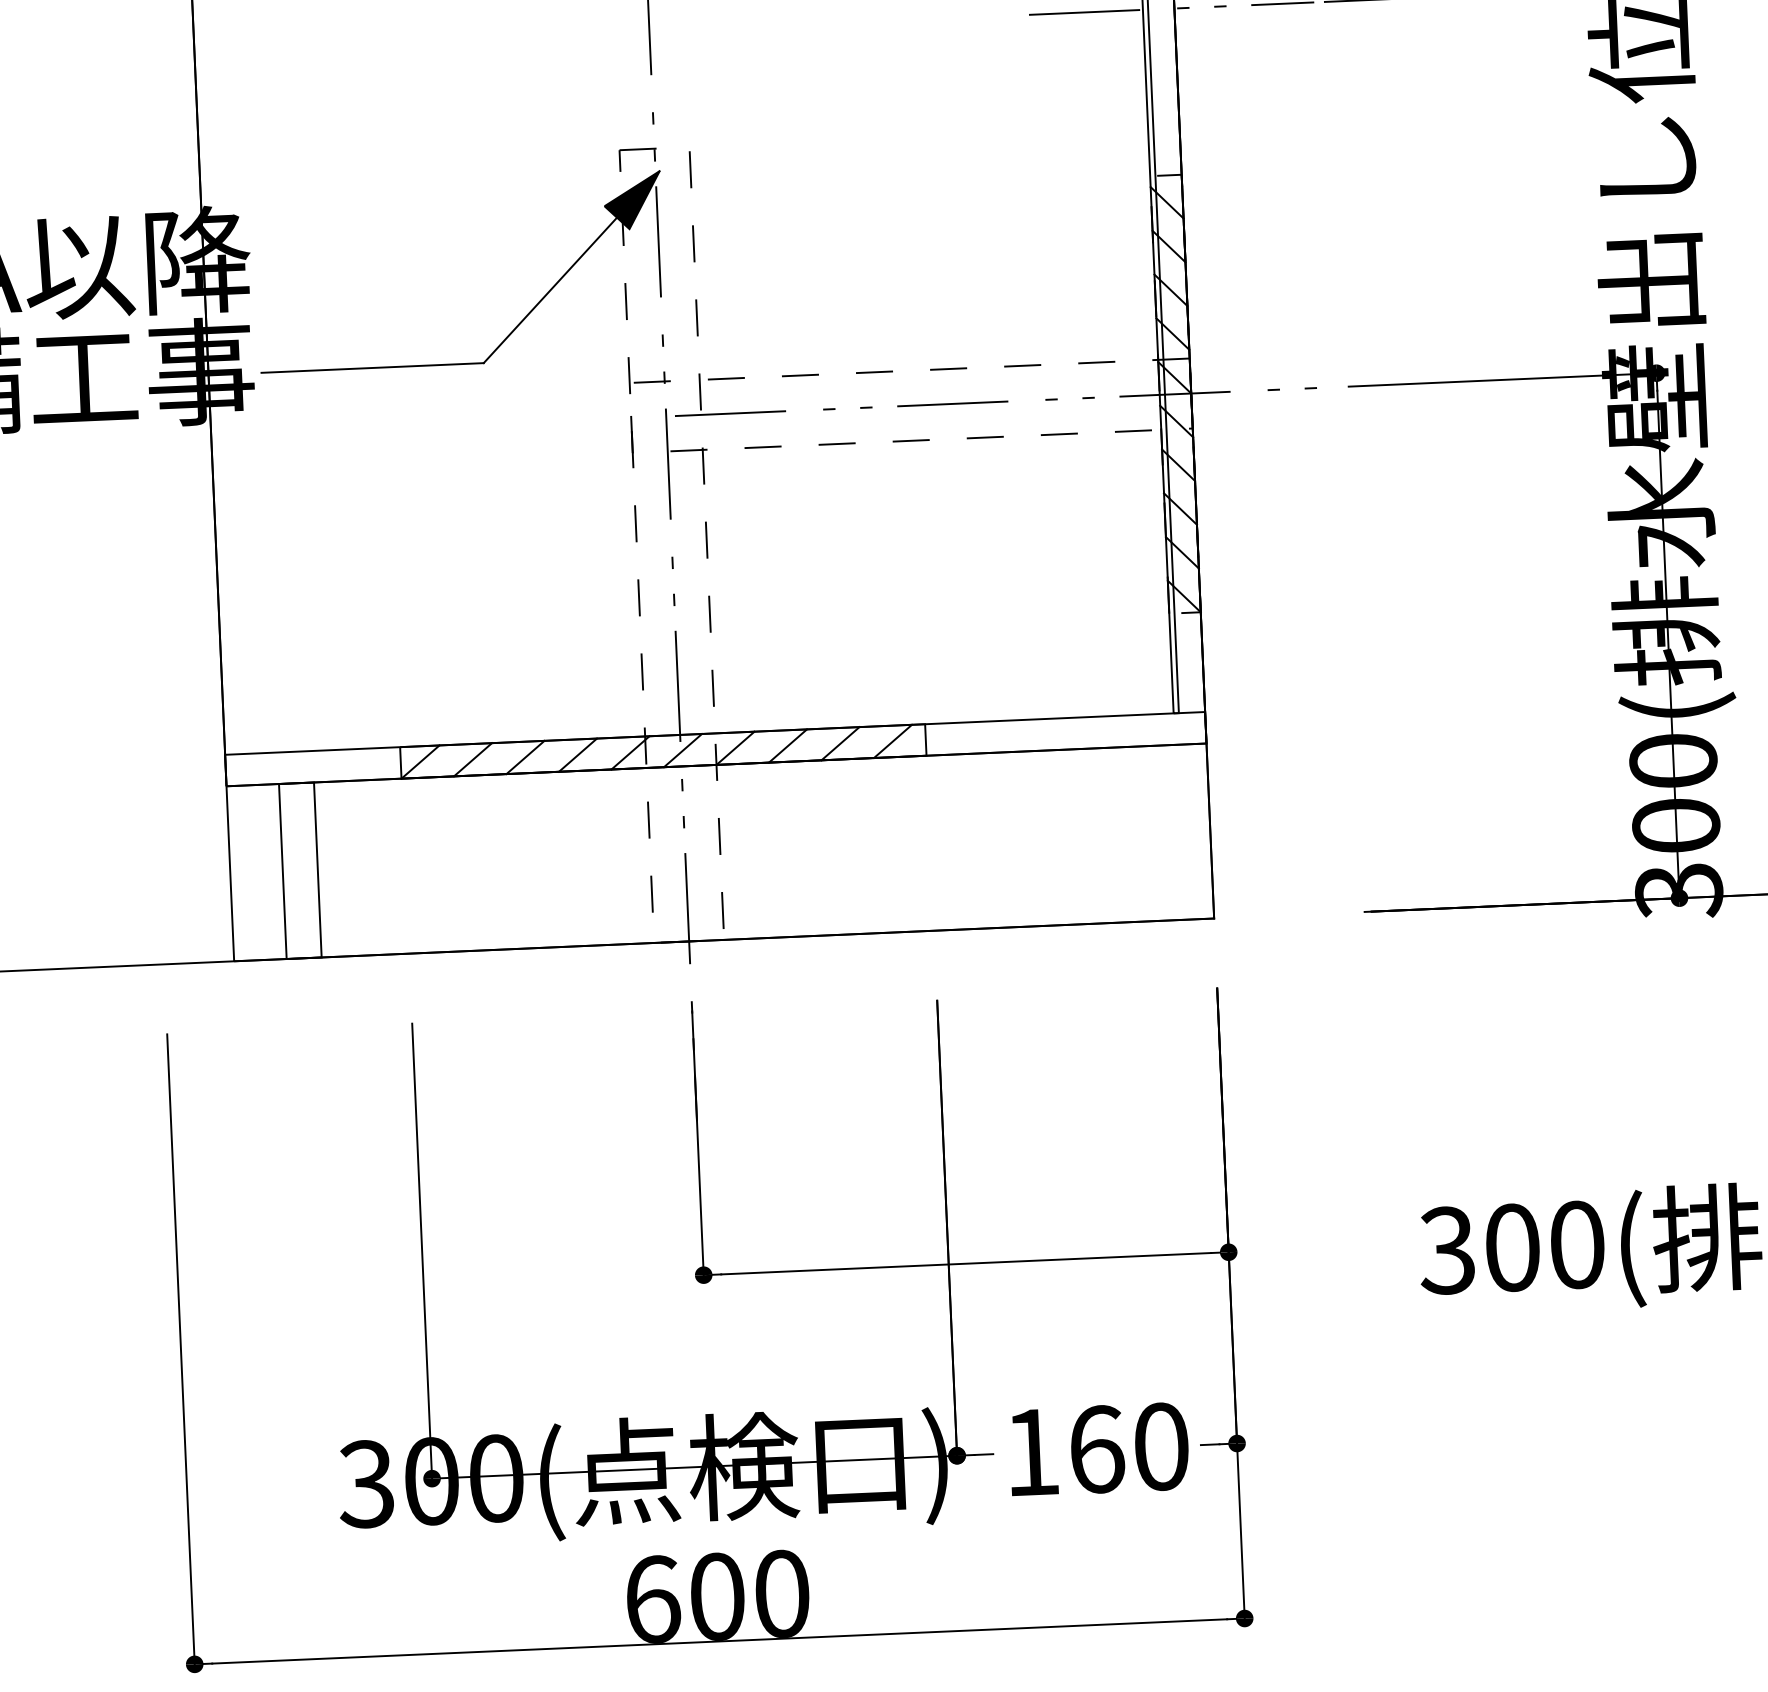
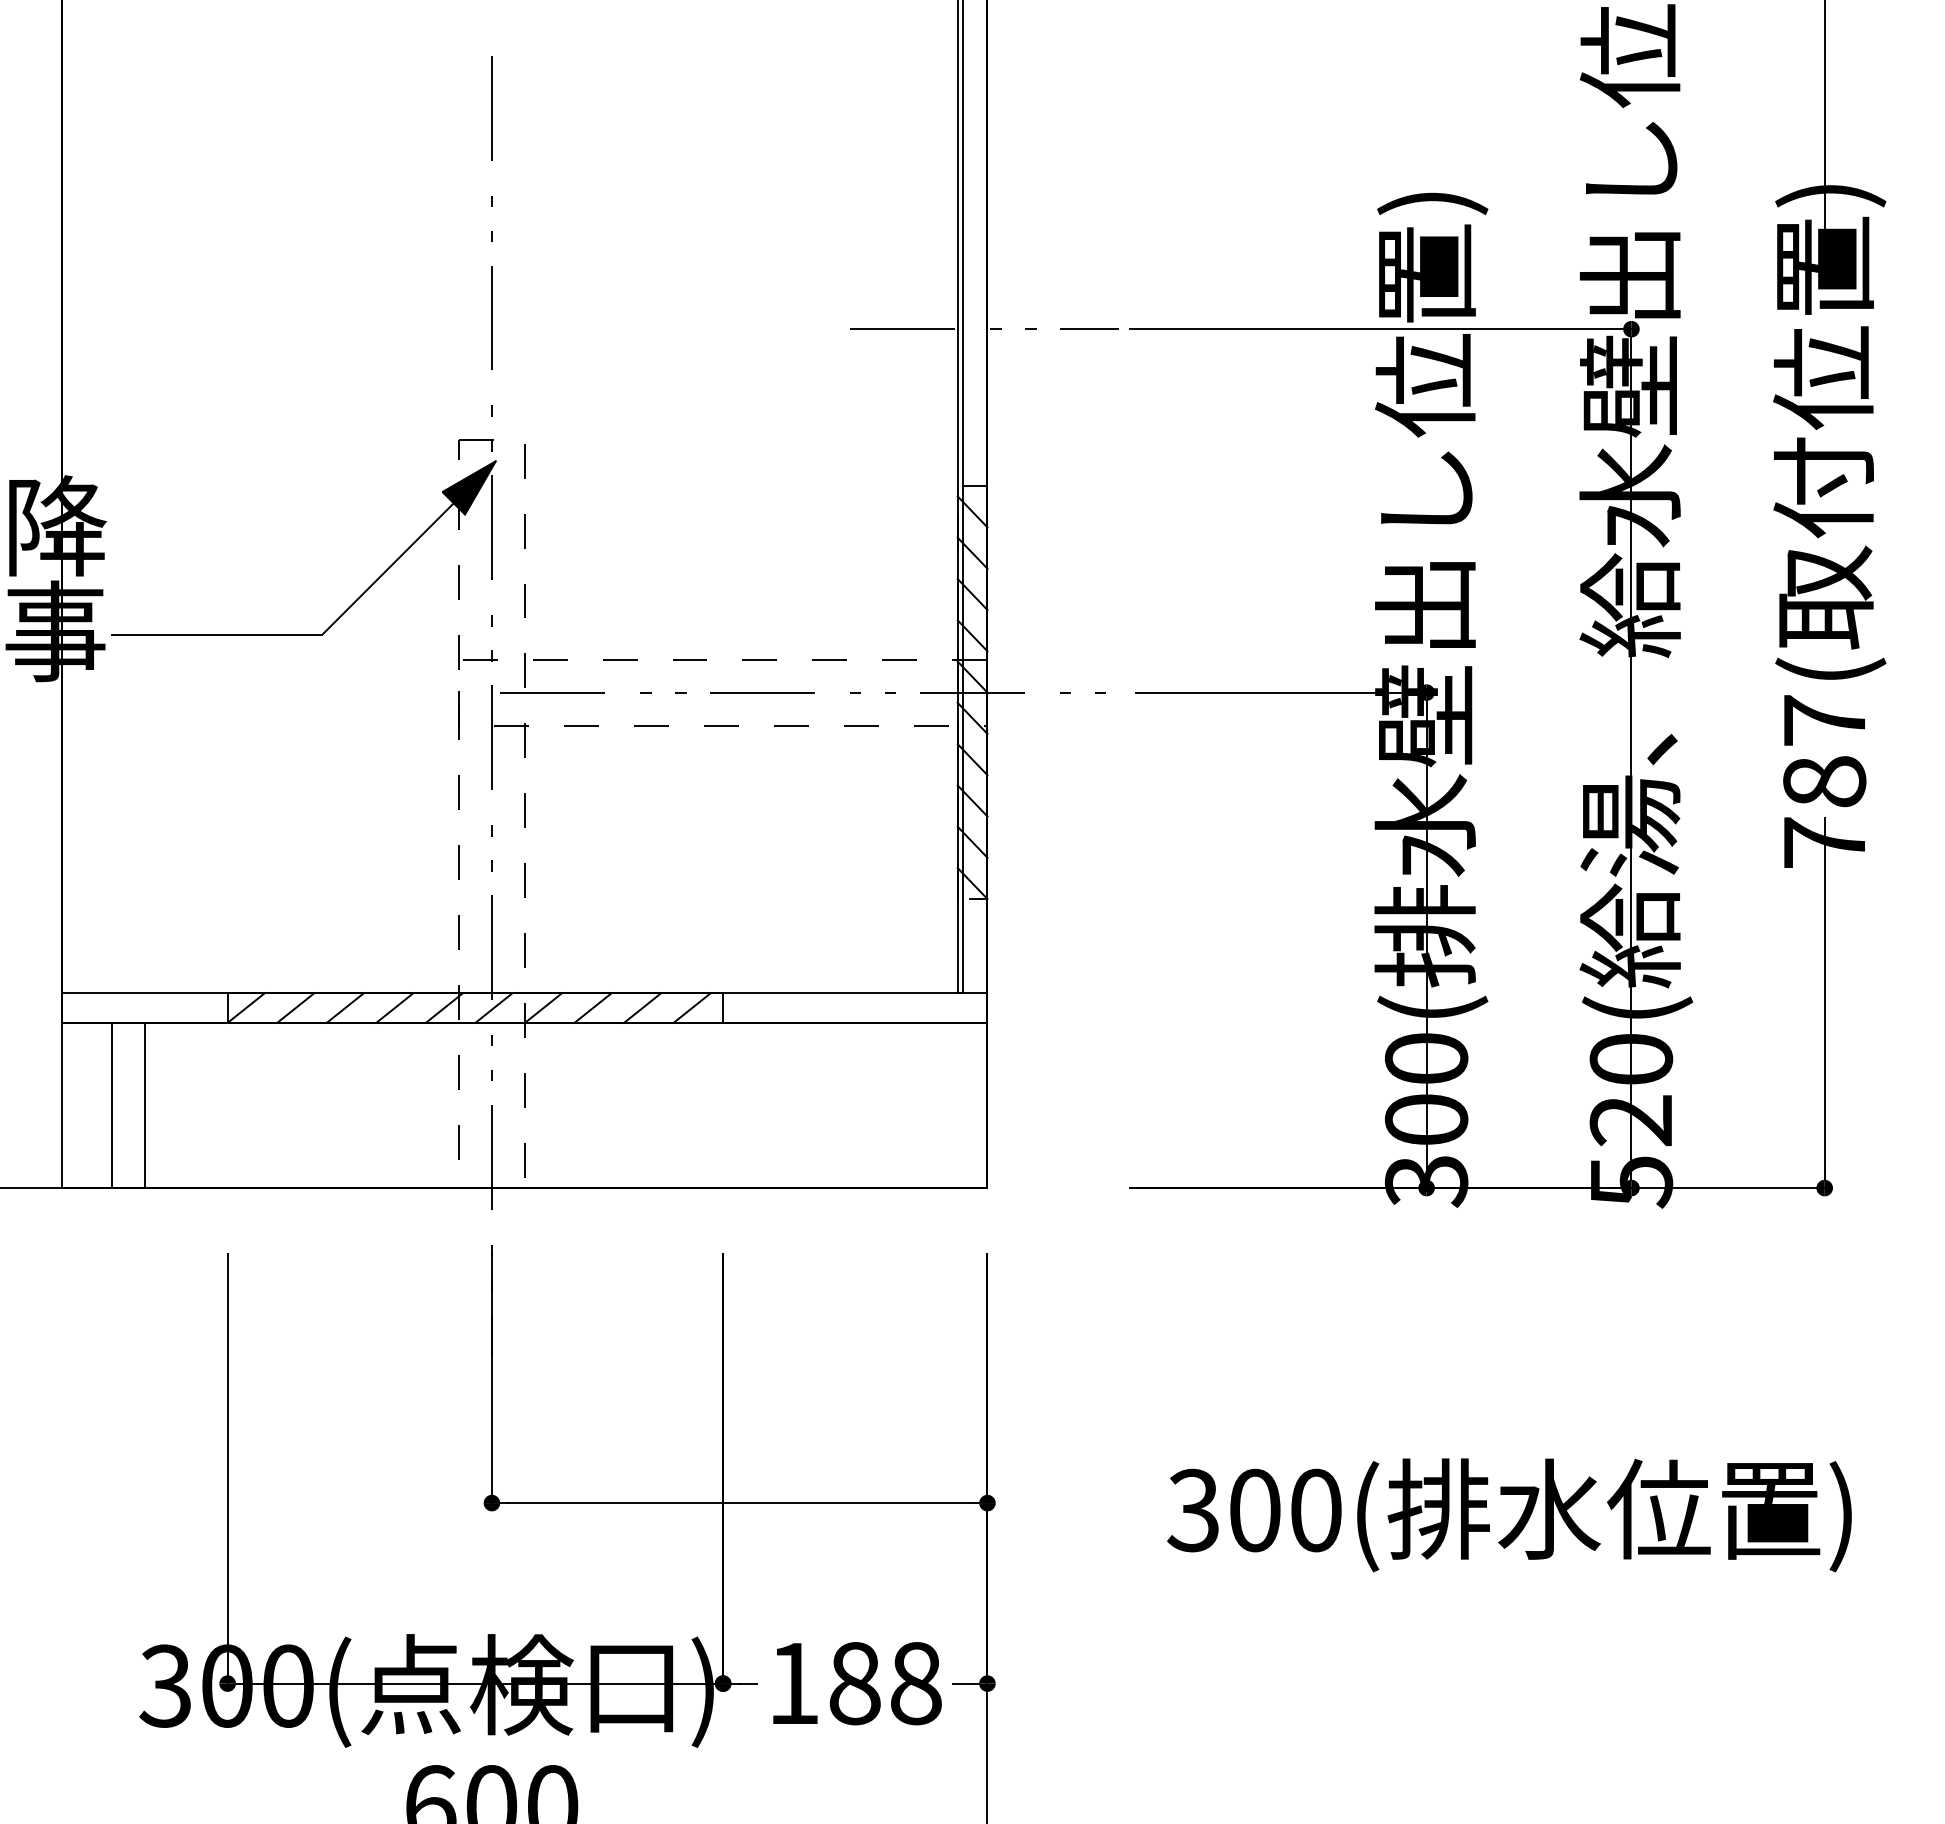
text: (1129, 1448) -> (885, 1683), 160 -> 188

